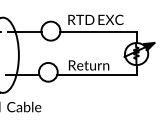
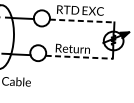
line: (98, 32) -> (82, 21), solid -> dashed
line: (96, 74) -> (78, 56), solid -> dashed

